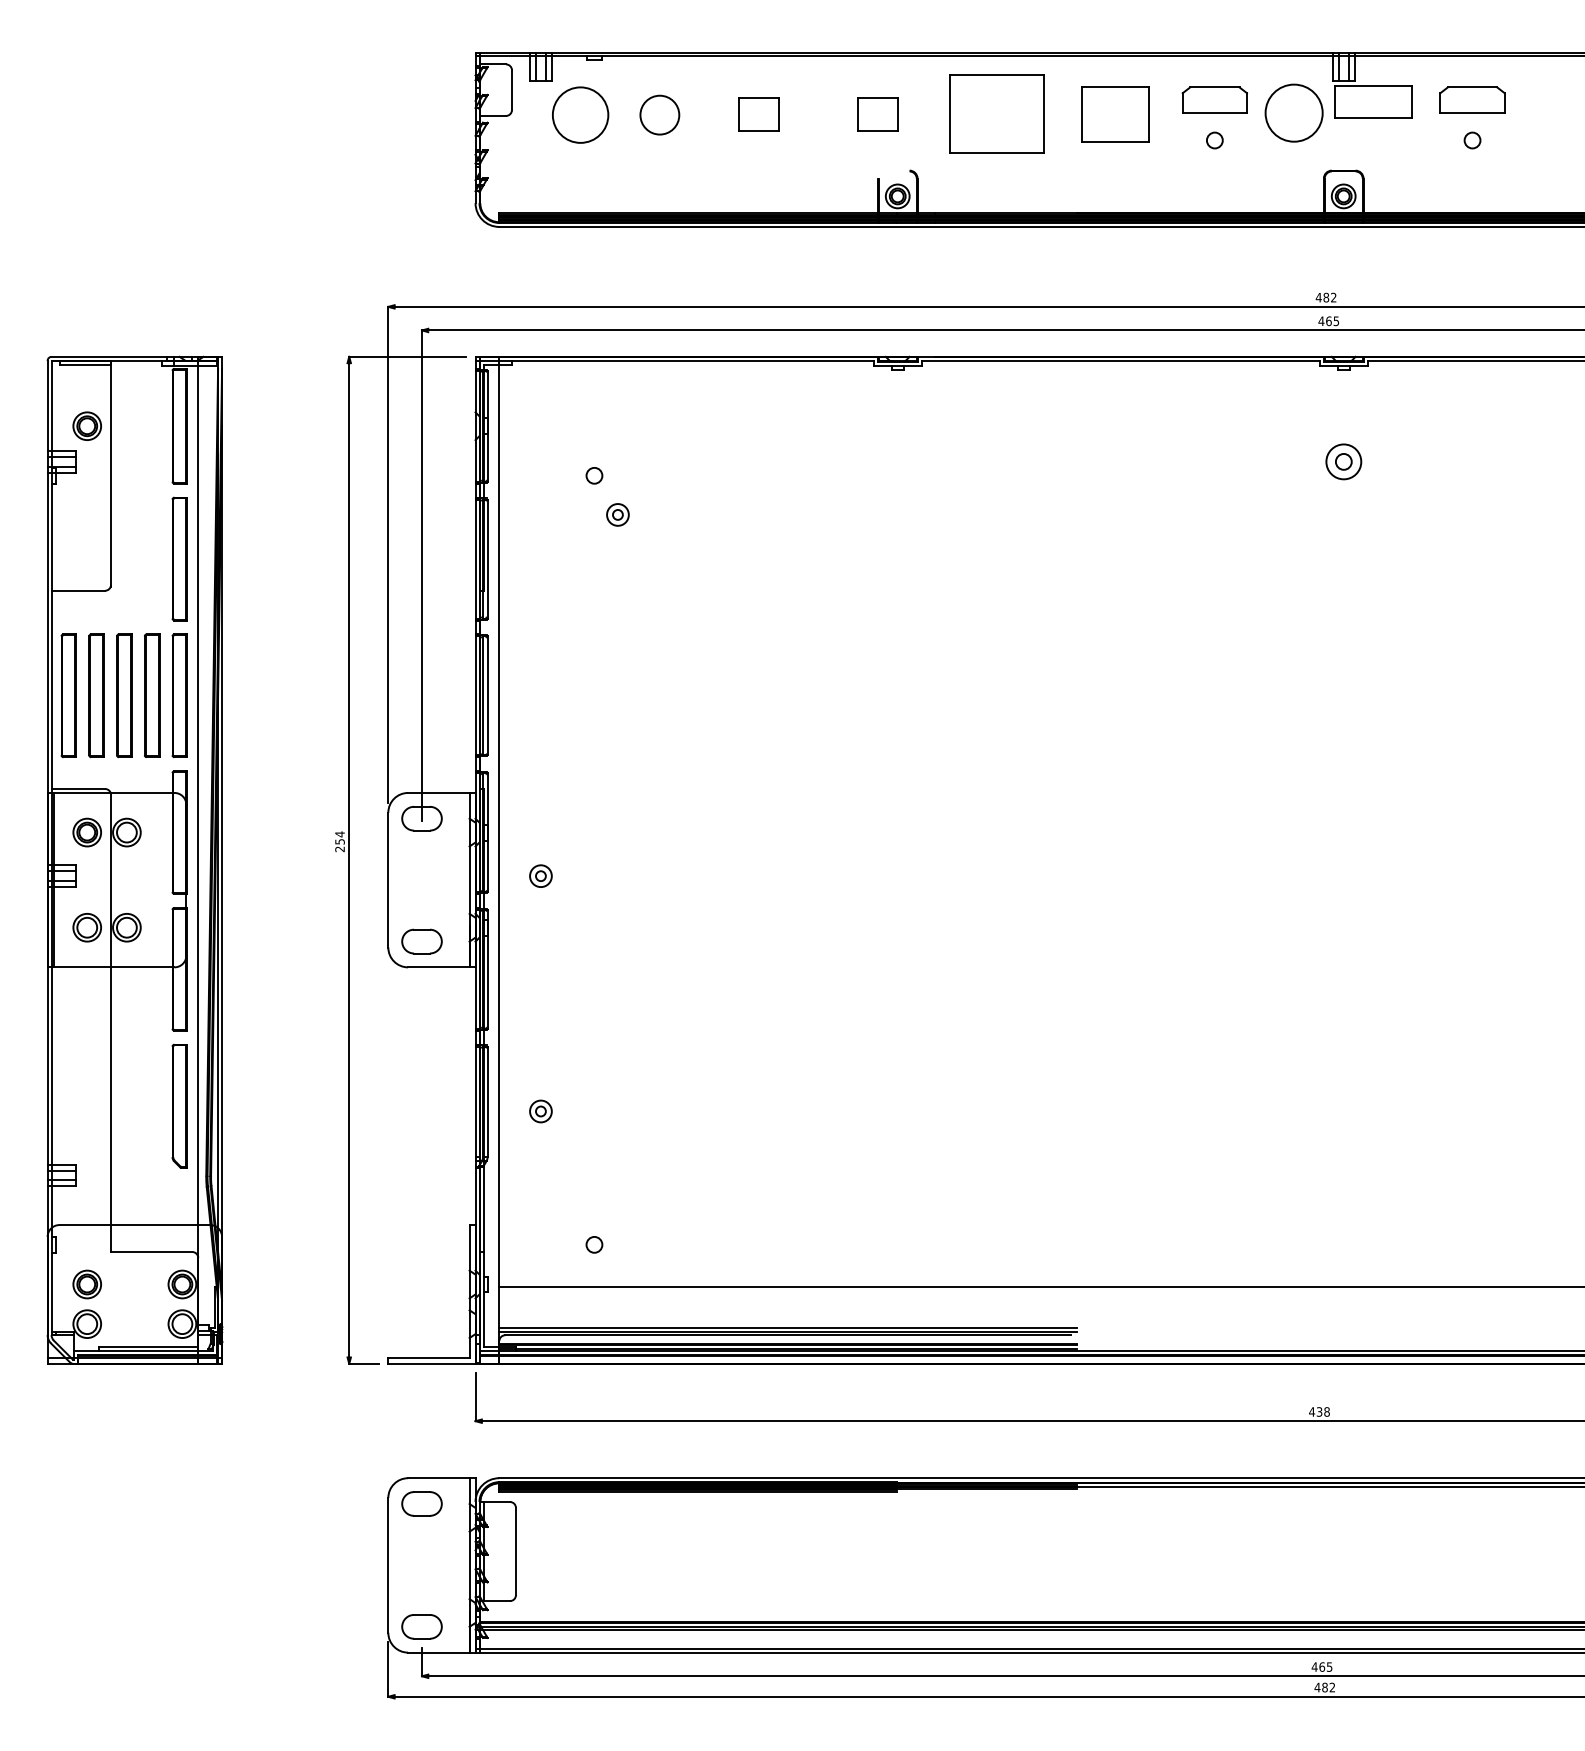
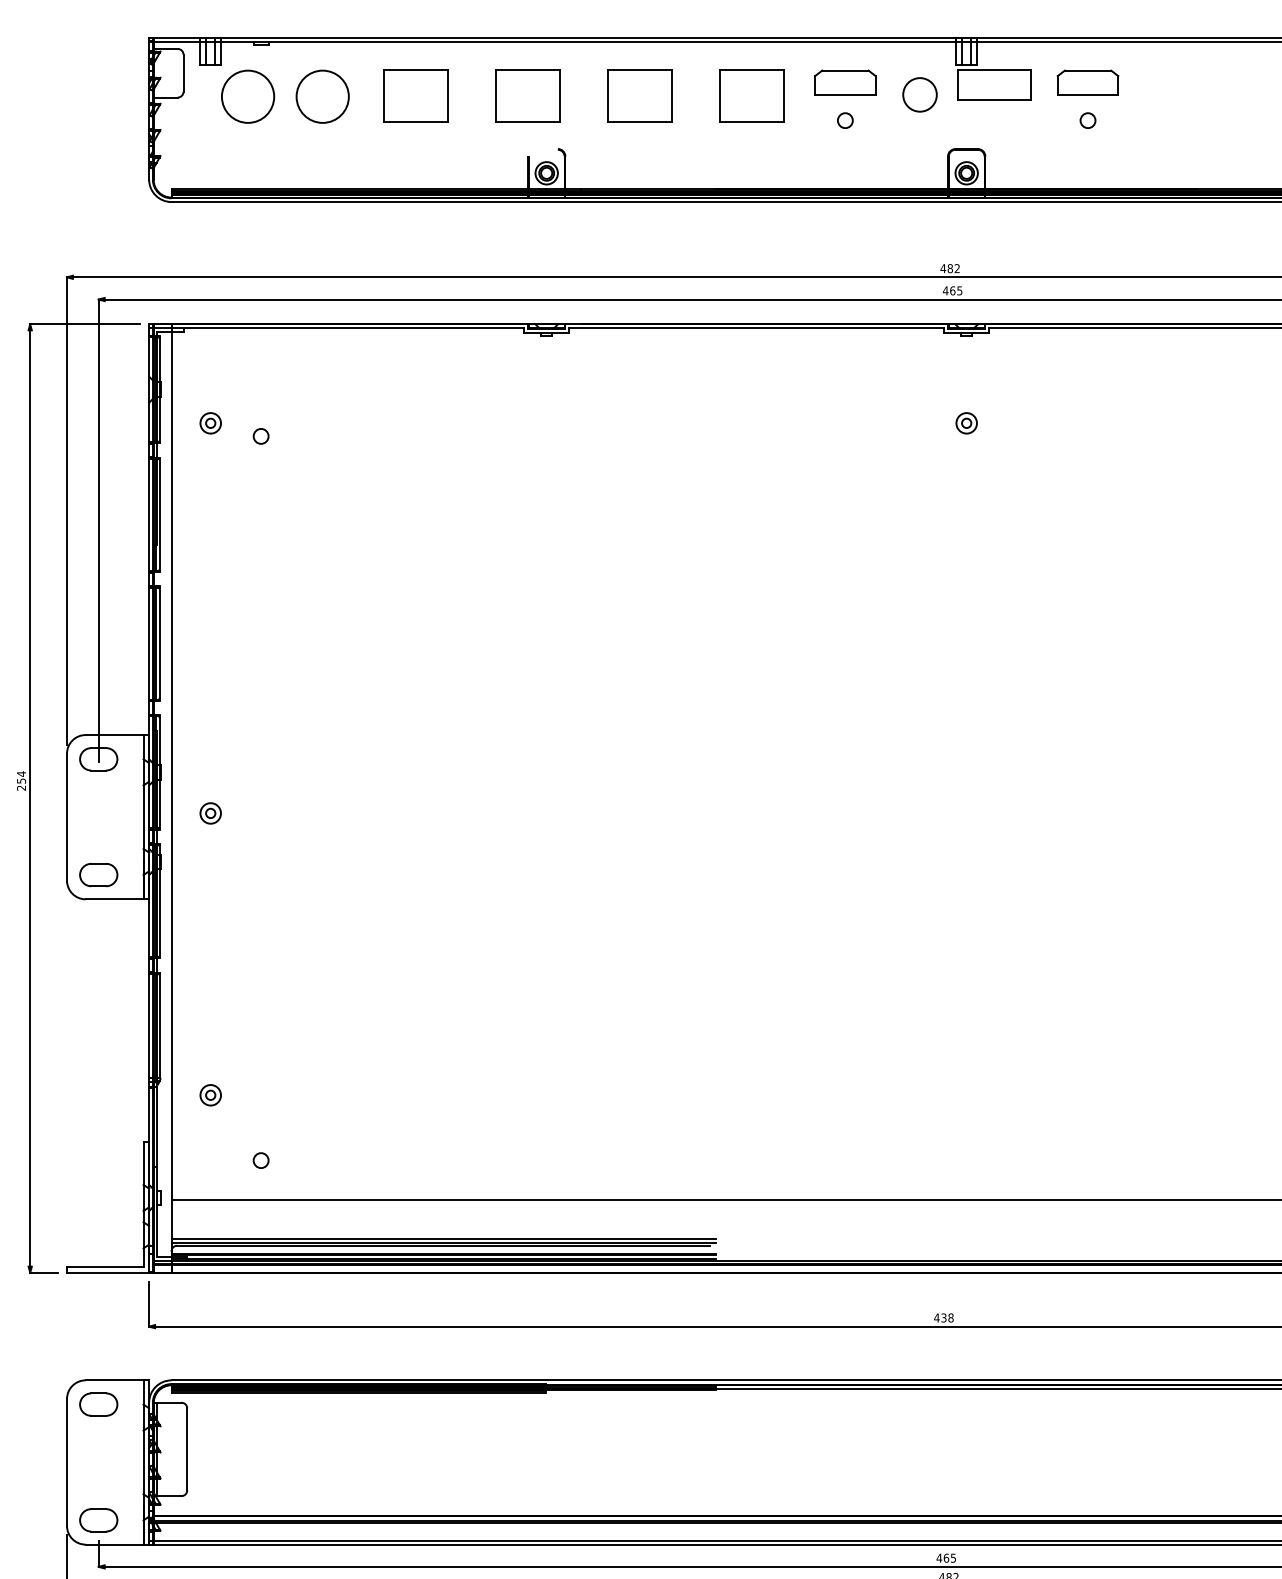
circle: (1293, 113) -> (919, 95), size x0.62
circle: (659, 114) -> (322, 96), size x1.43
part: (758, 114) -> (415, 96), size x1.67
part: (877, 114) -> (527, 96), size x1.67
part: (996, 114) -> (639, 96), size x0.71
part: (1343, 461) -> (966, 422), size x0.62
part: (617, 514) -> (210, 422), moved
part: (540, 1111) -> (210, 1095), moved

